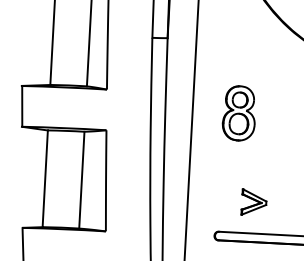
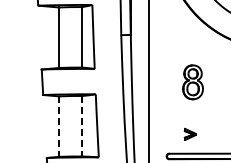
part: (238, 113) -> (192, 82), moved
line: (45, 180) -> (59, 127), solid -> dashed
line: (82, 180) -> (82, 126), solid -> dashed
part: (252, 202) -> (189, 134), size x0.7

